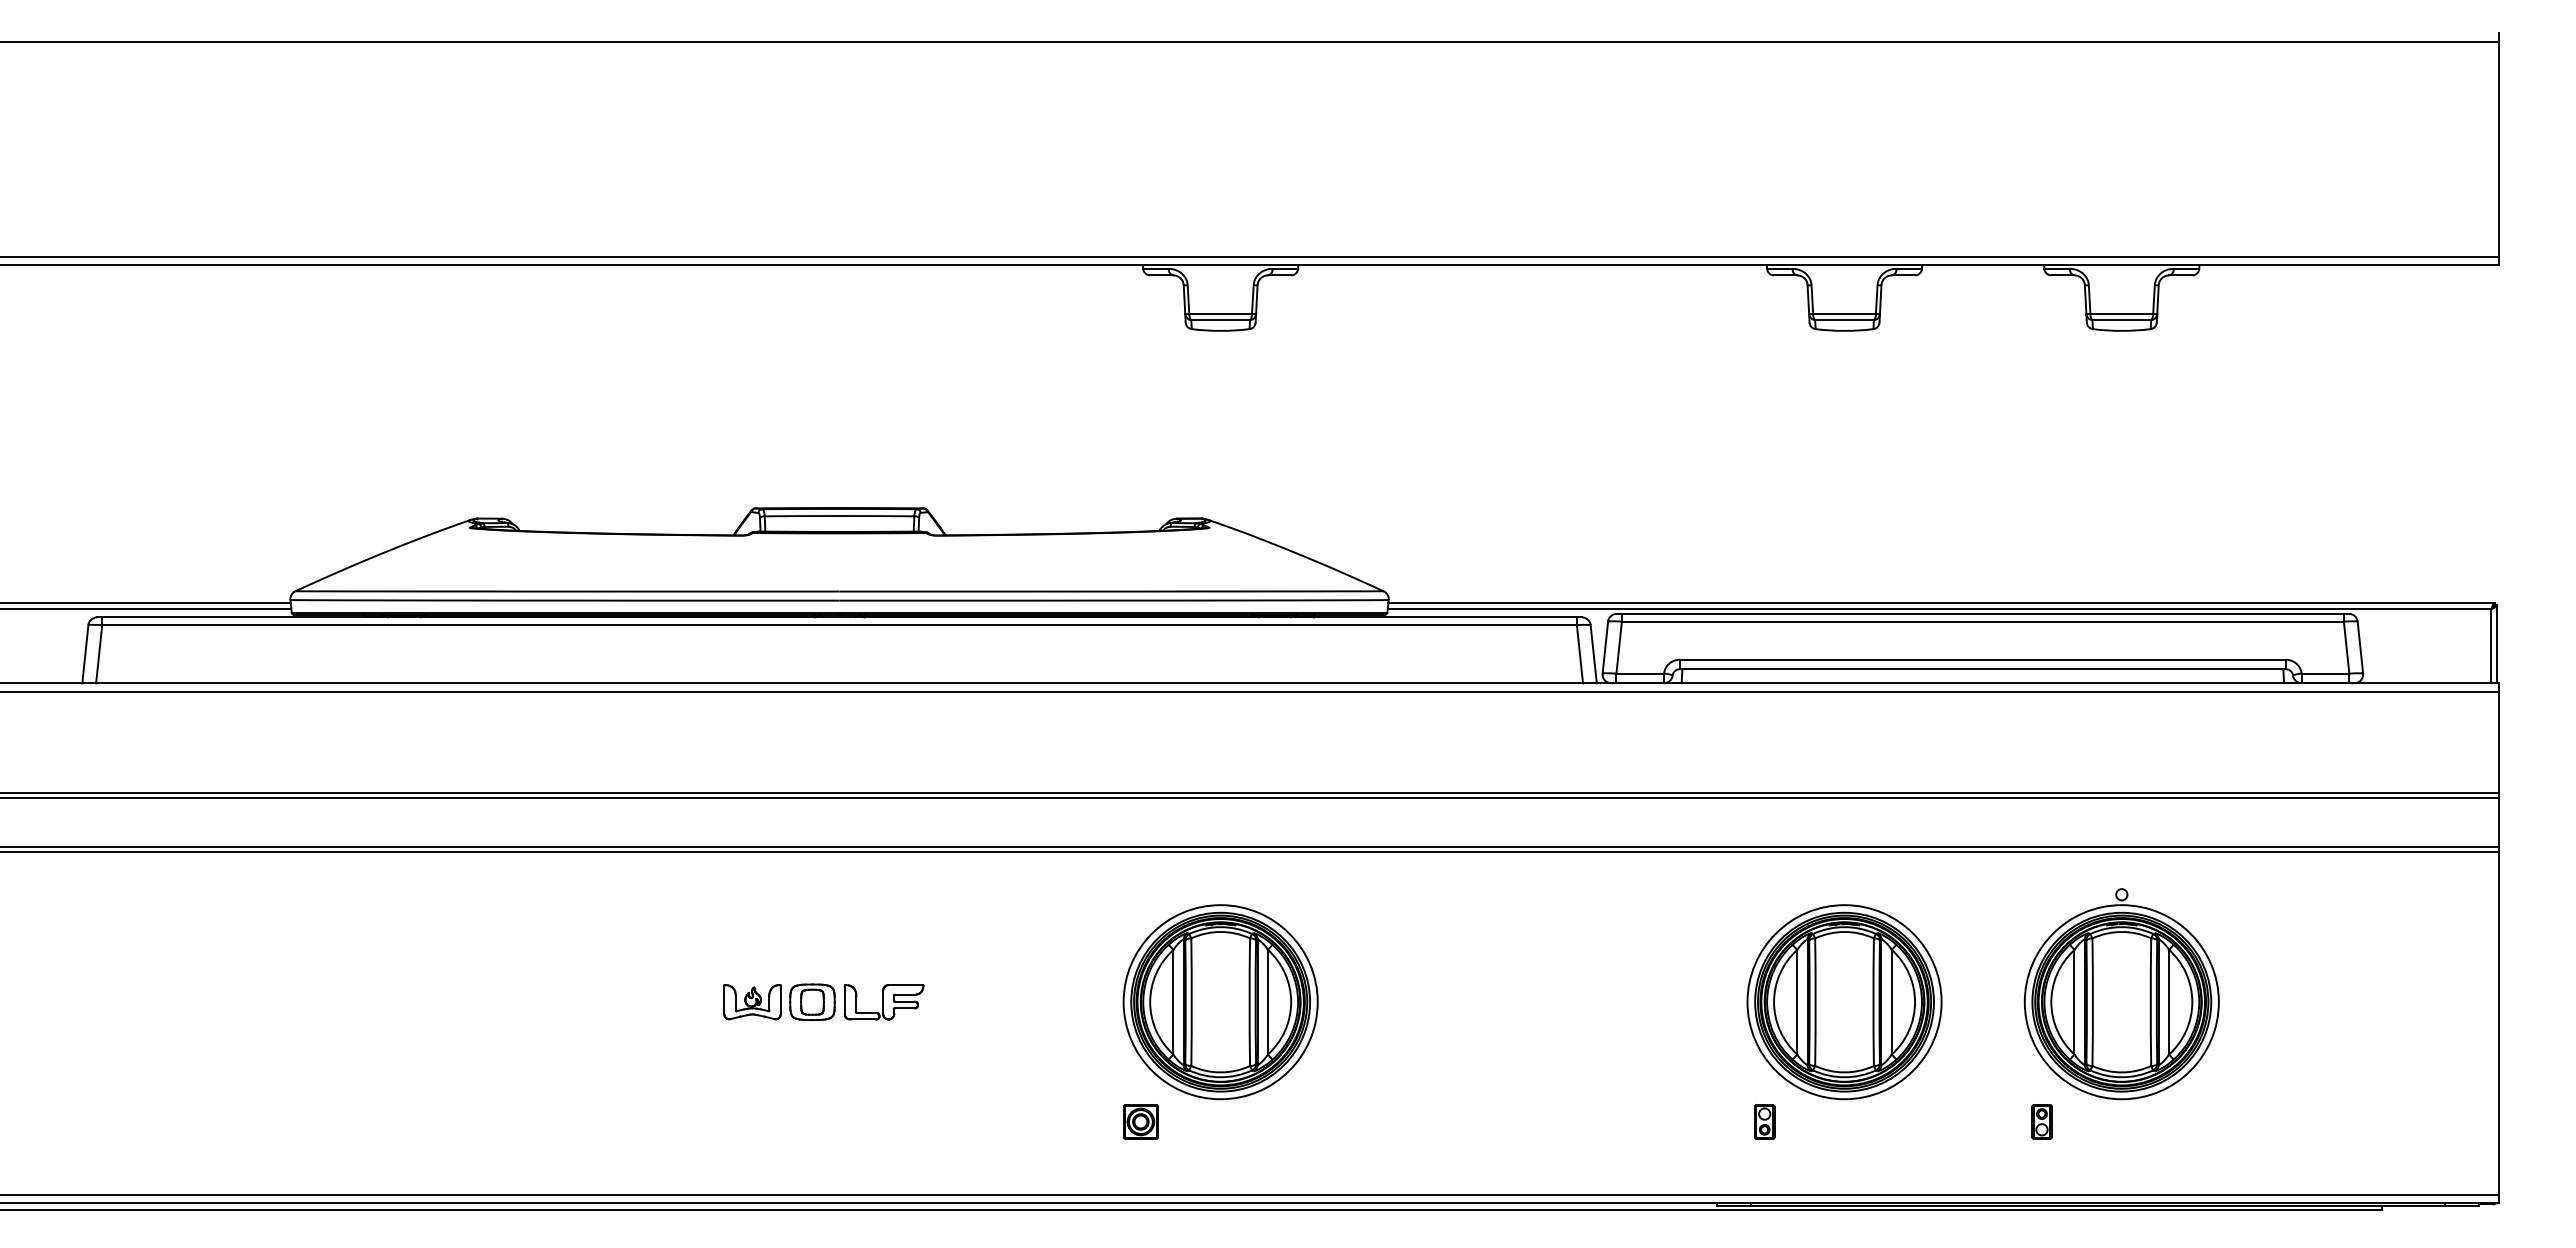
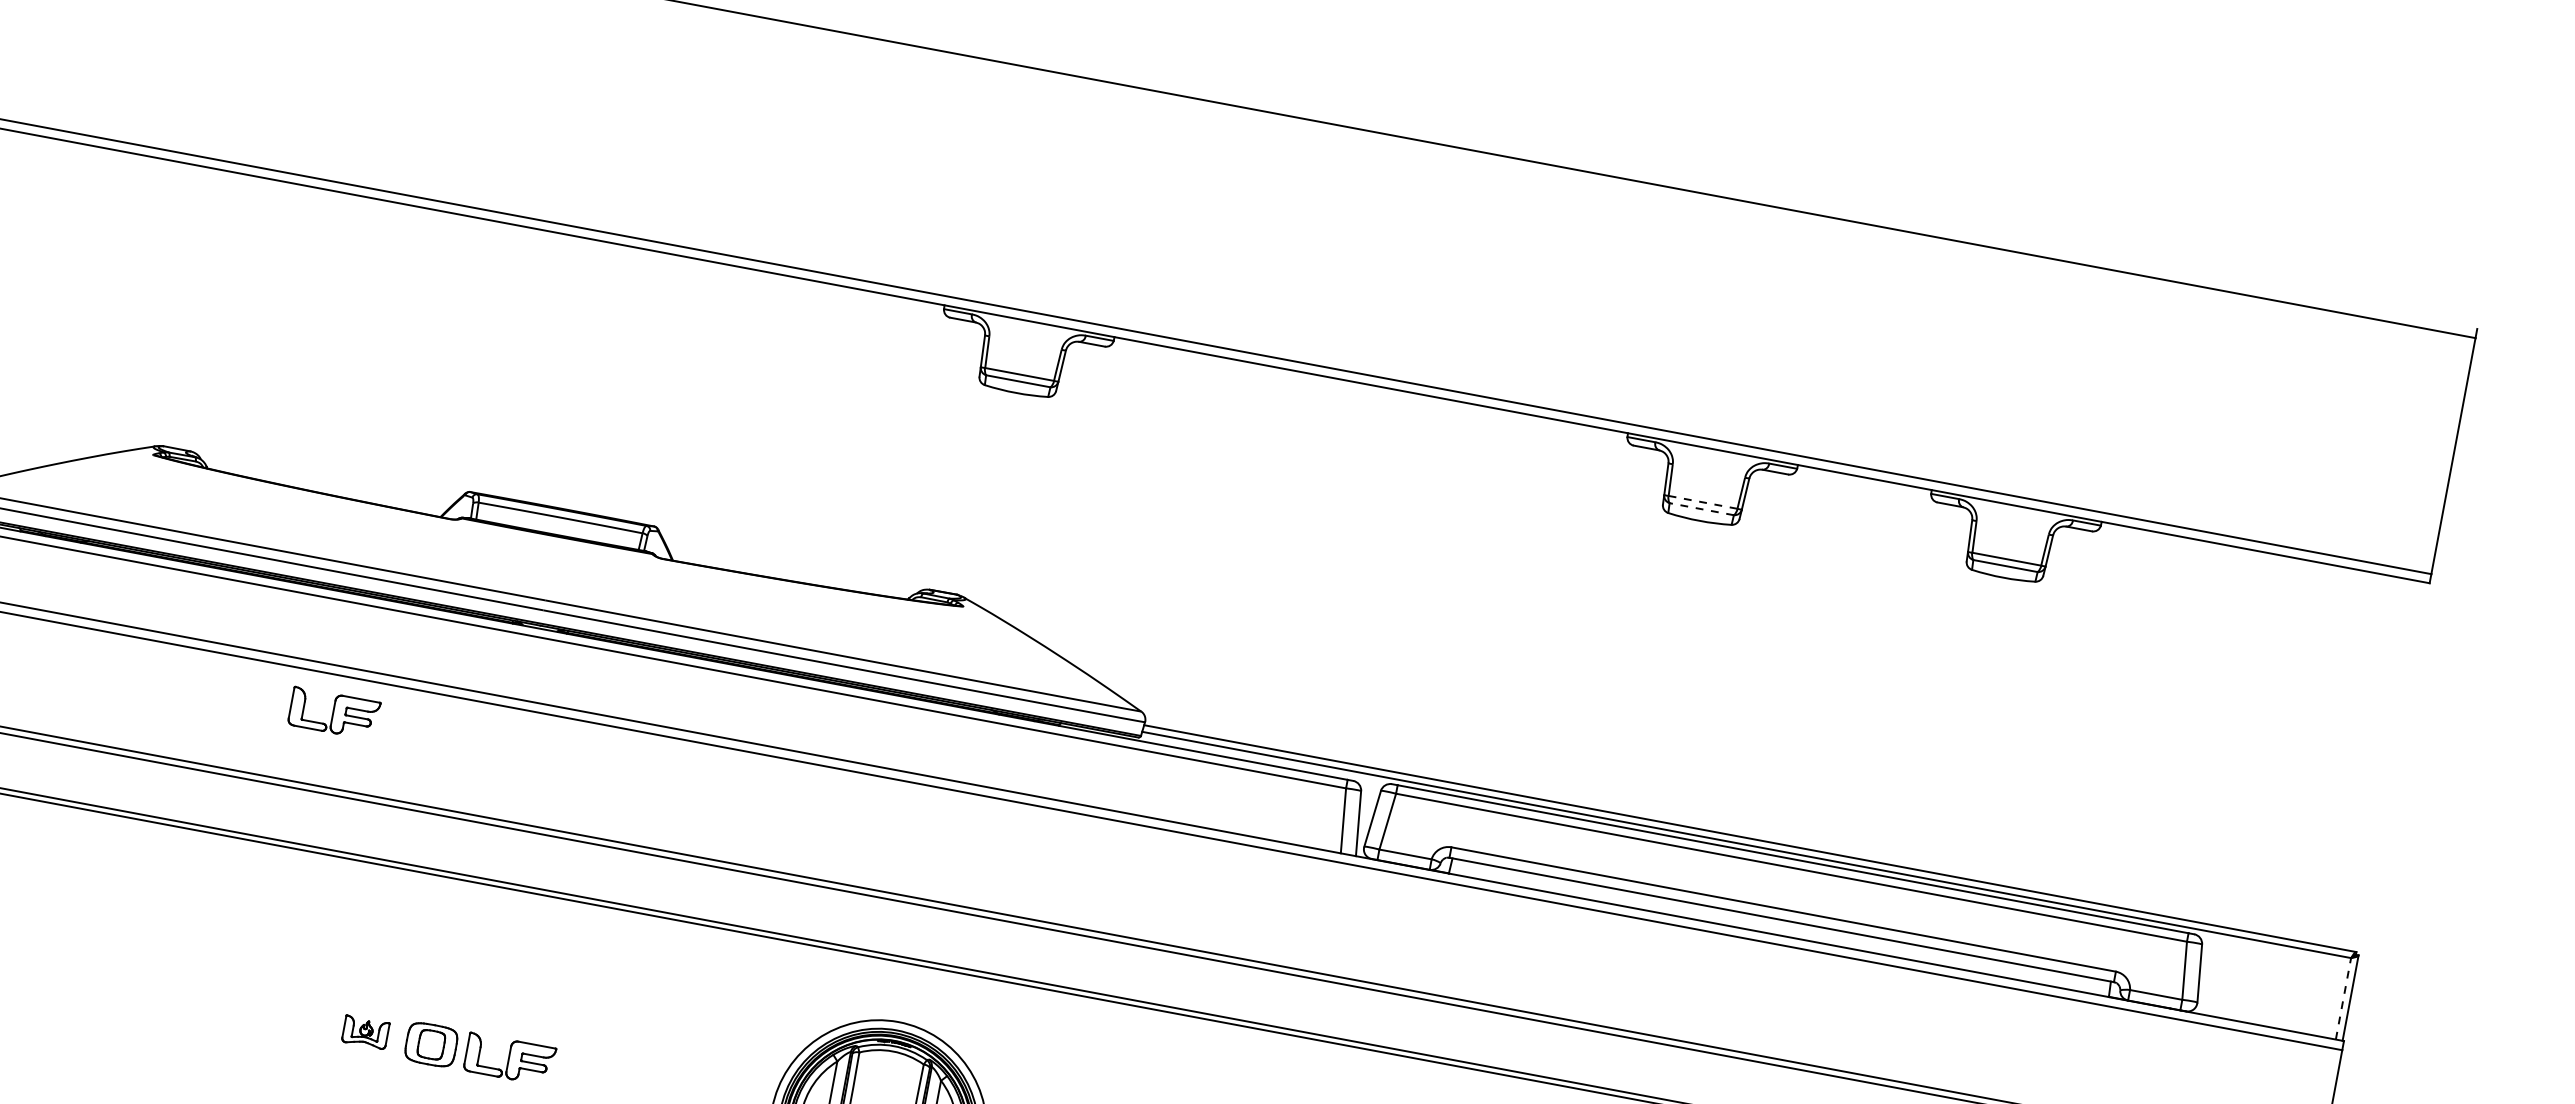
line: (1845, 314) -> (1704, 503), solid -> dashed
line: (1844, 320) -> (1701, 509), solid -> dashed
line: (2491, 645) -> (2343, 998), solid -> dashed
part: (671, 726) -> (333, 713), added
part: (752, 1002) -> (365, 1032), size x0.7

